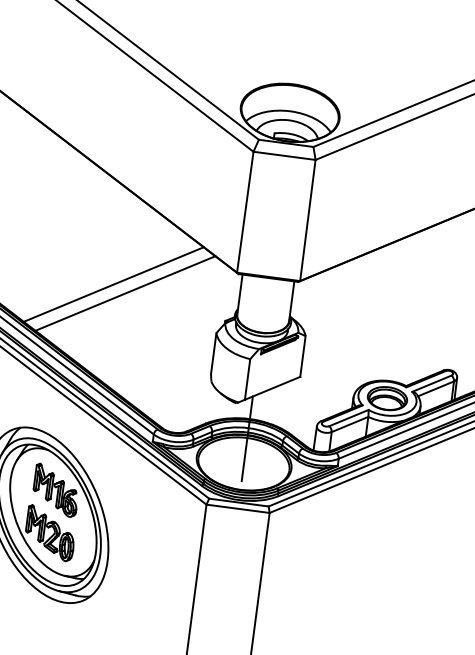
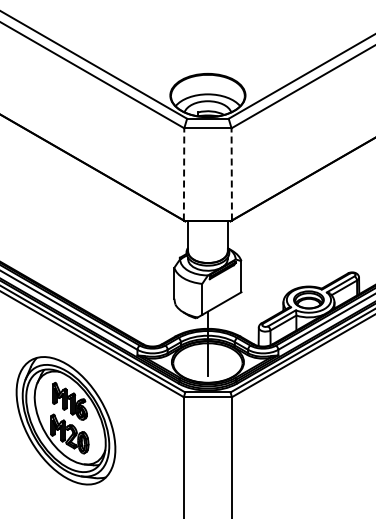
line: (245, 211) -> (184, 173), solid -> dashed
line: (307, 219) -> (231, 173), solid -> dashed
line: (113, 284) -> (92, 241), removed
line: (125, 292) -> (102, 246), removed

